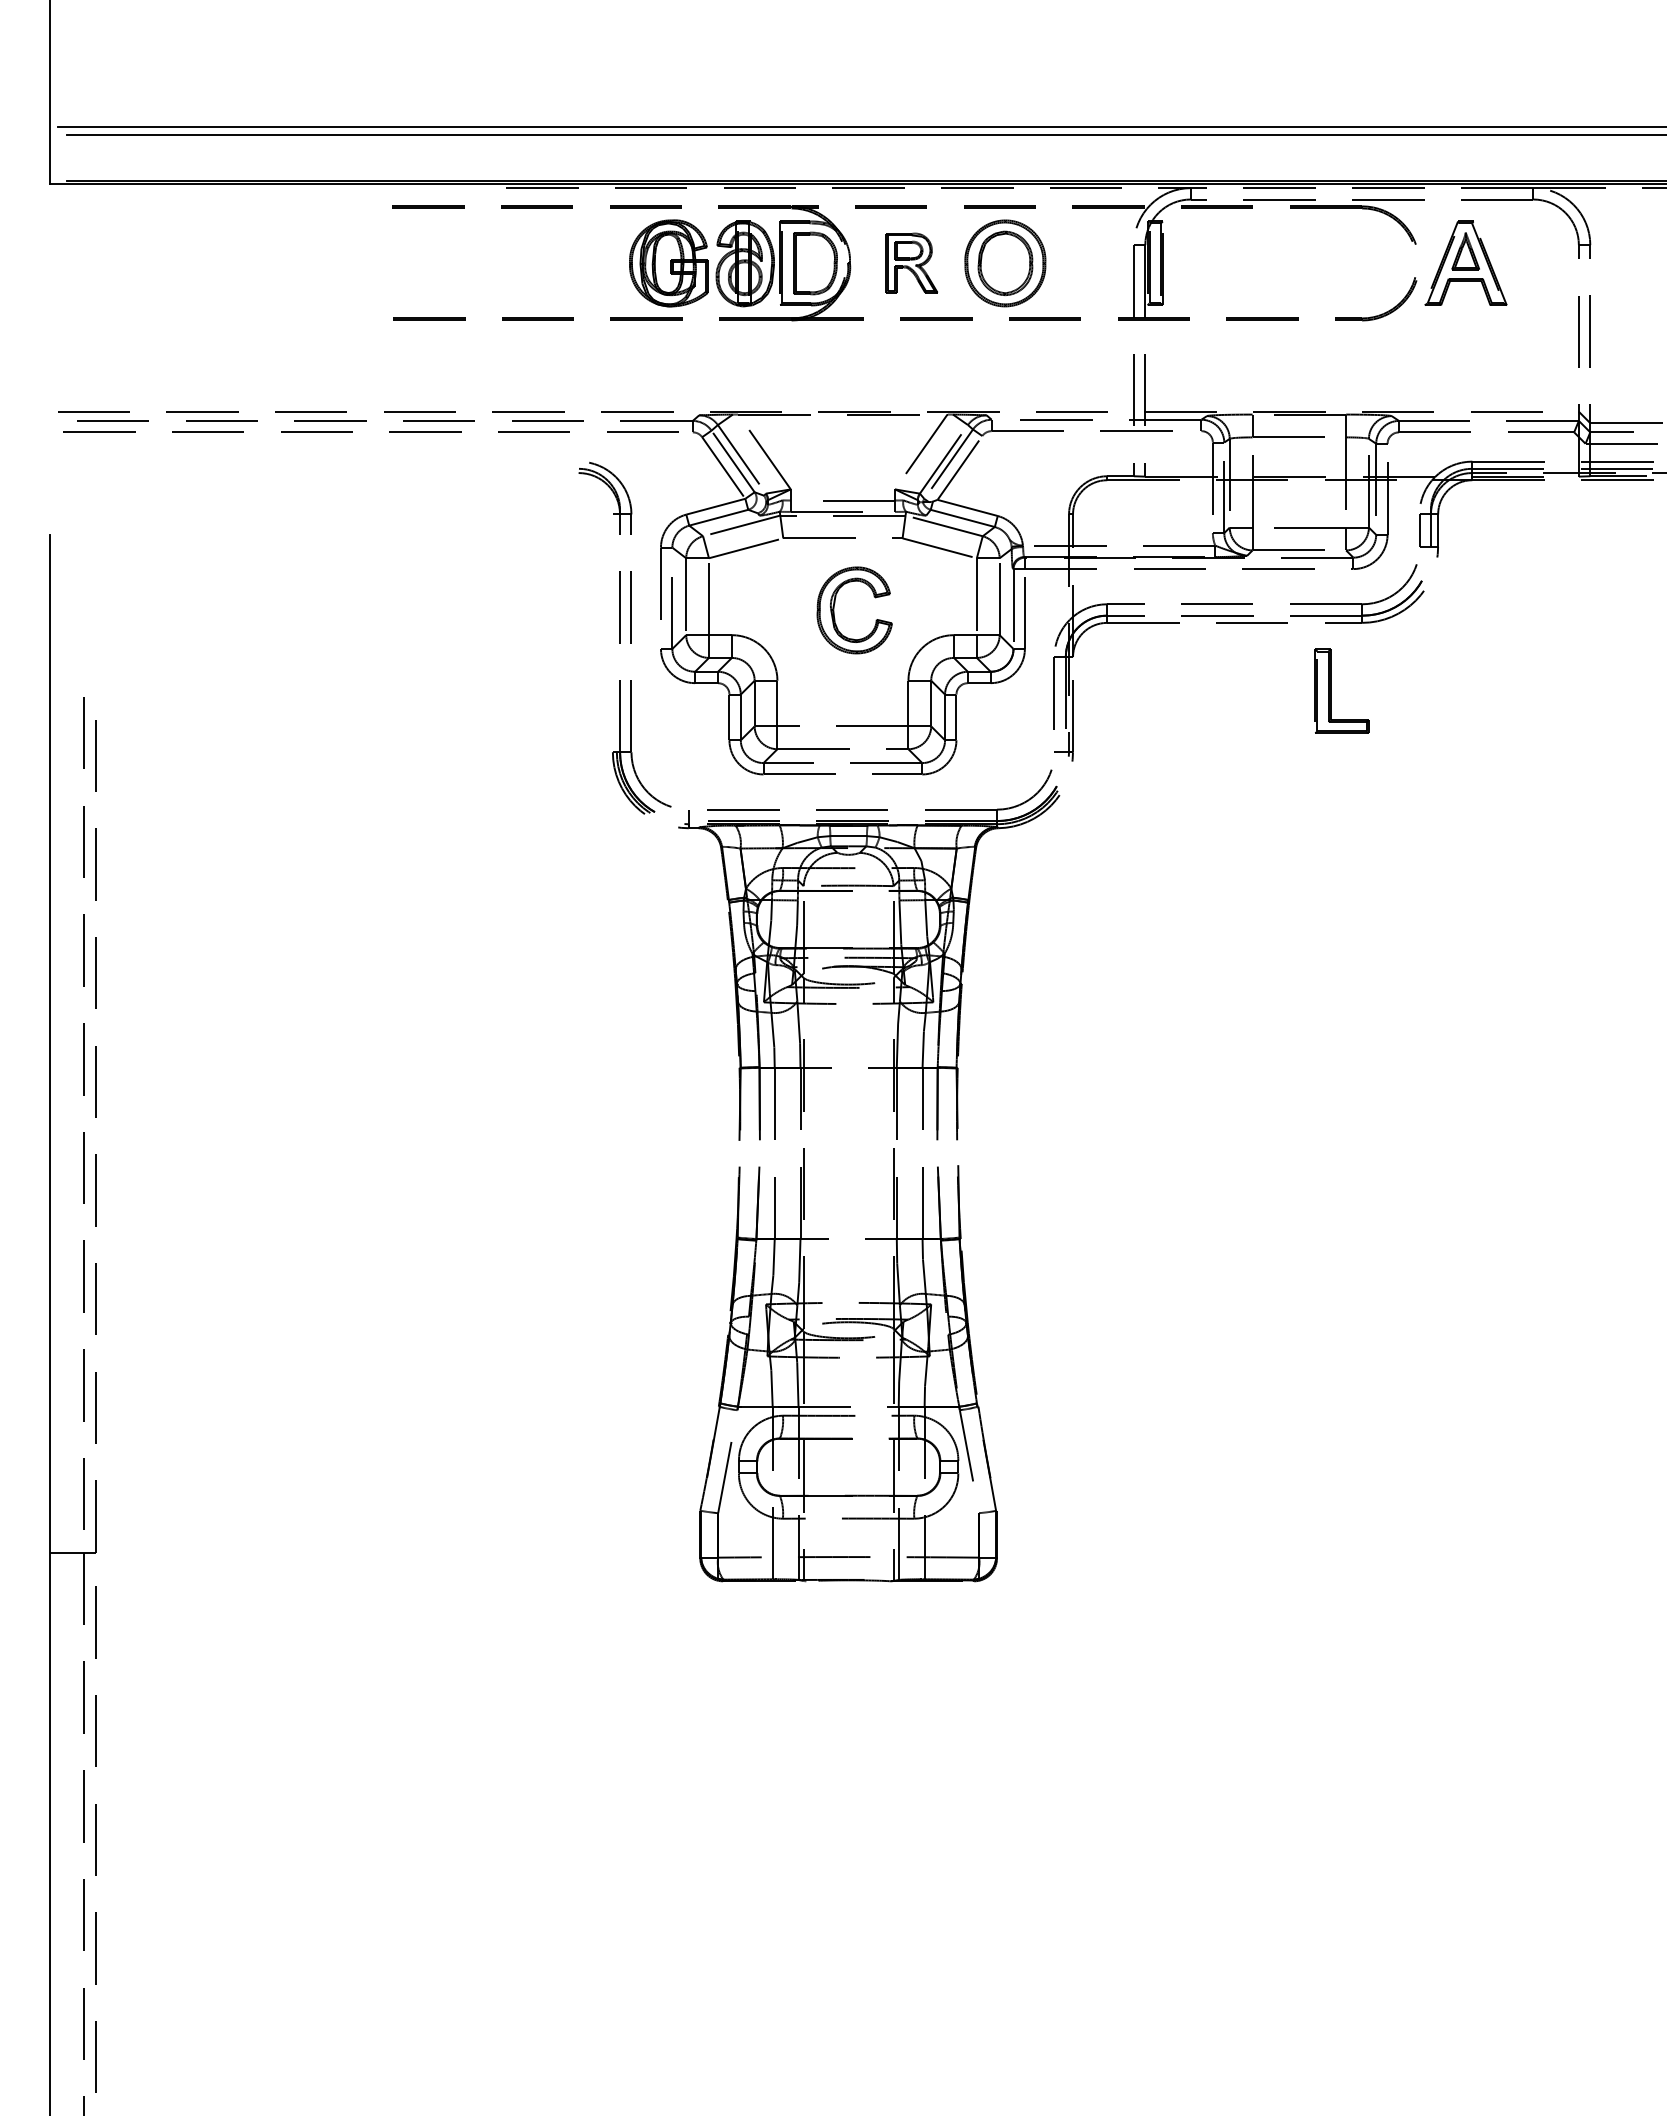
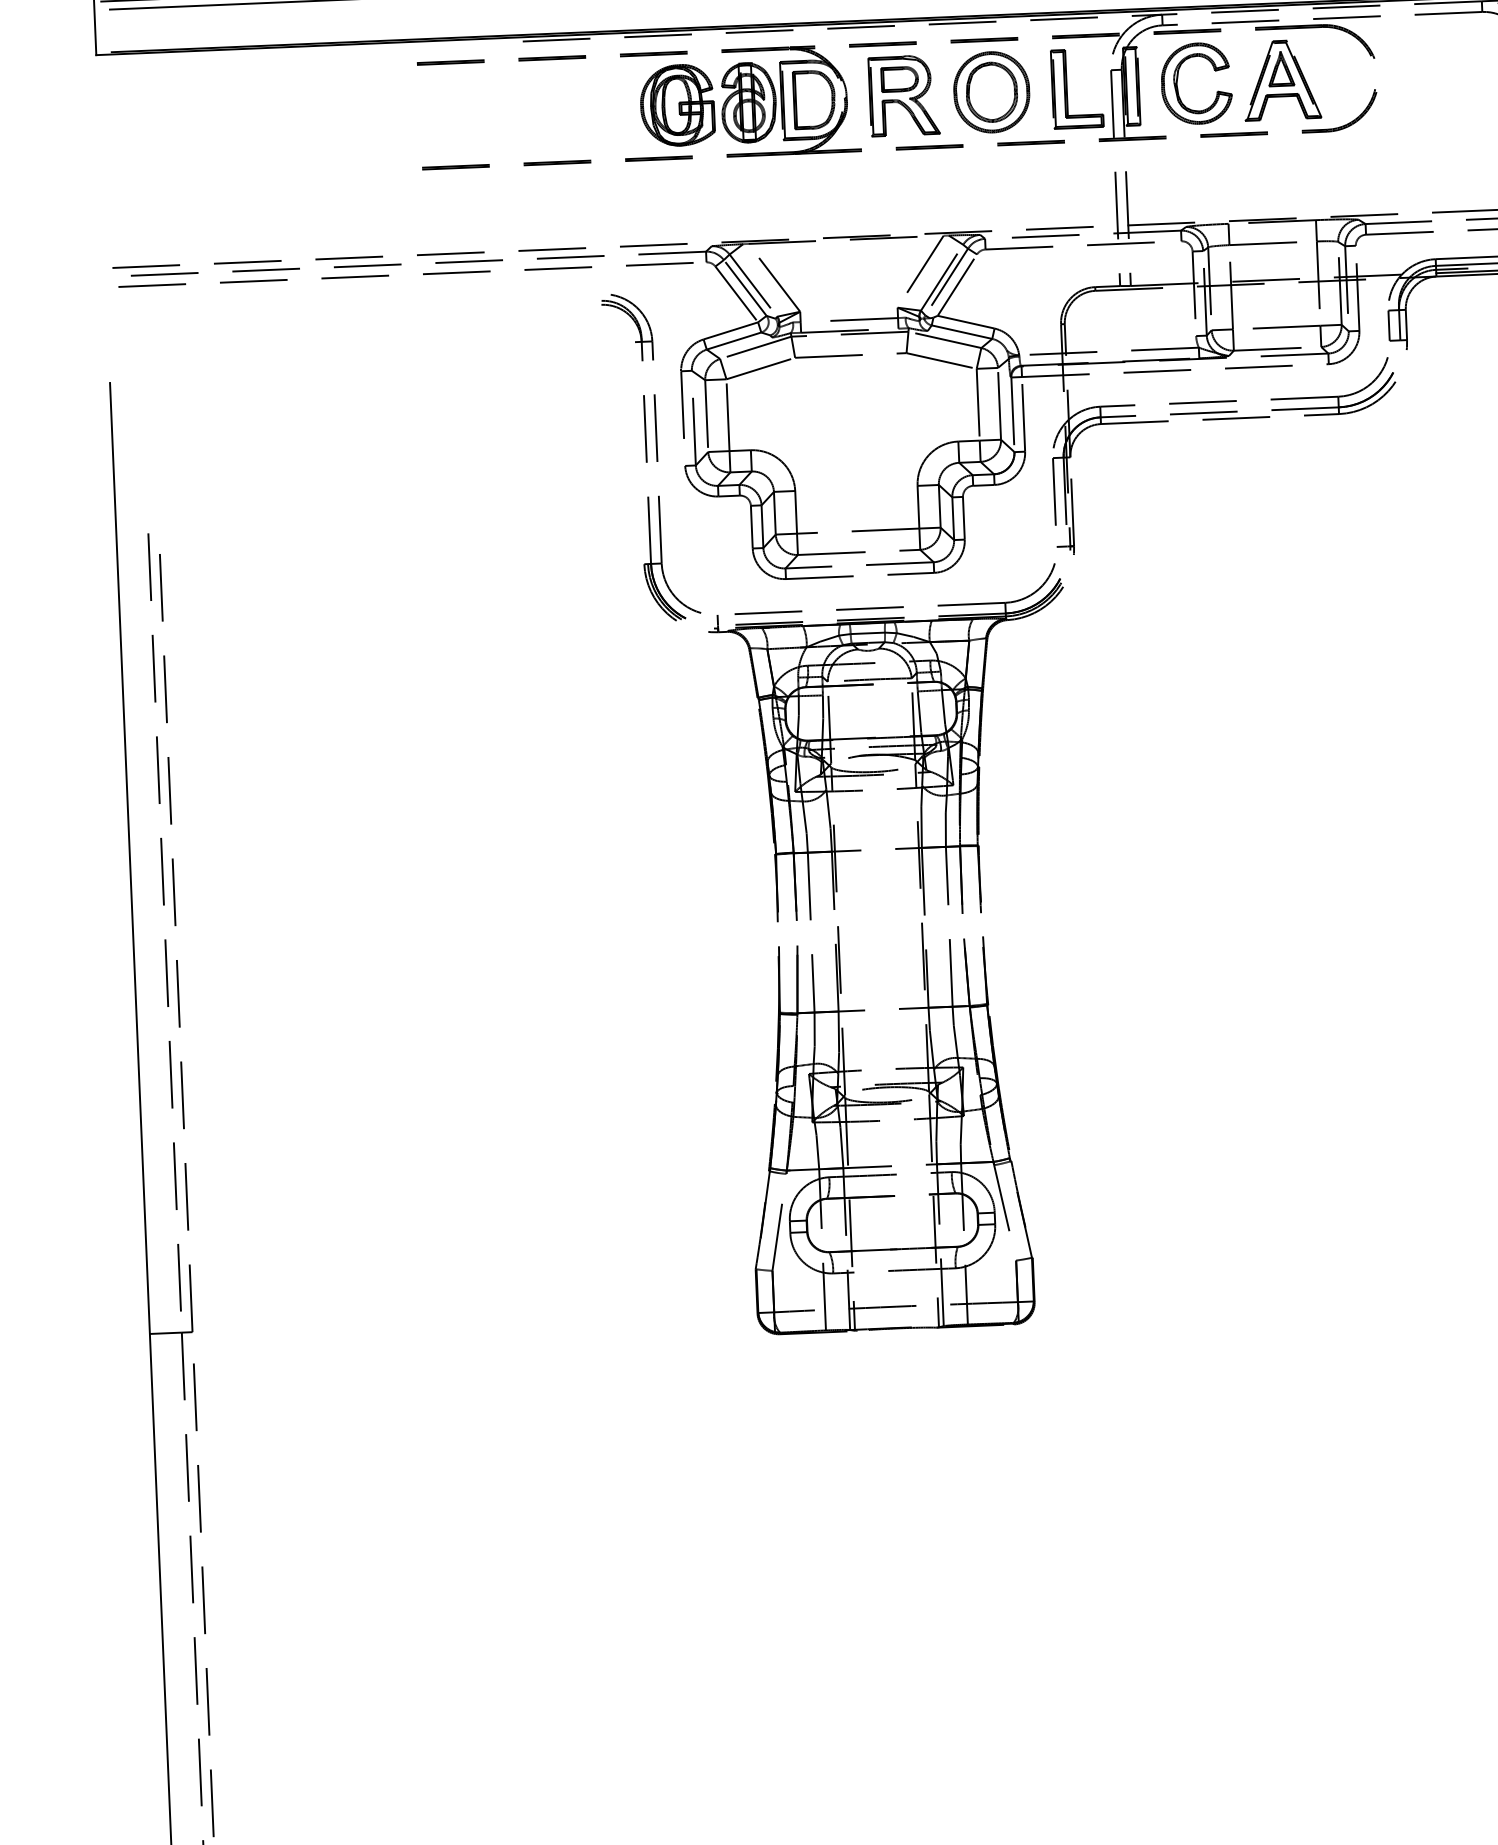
part: (911, 262) -> (904, 95), size x1.43
part: (1465, 262) -> (1281, 79), moved
part: (834, 610) -> (1177, 84), moved
part: (1331, 690) -> (1067, 88), moved

